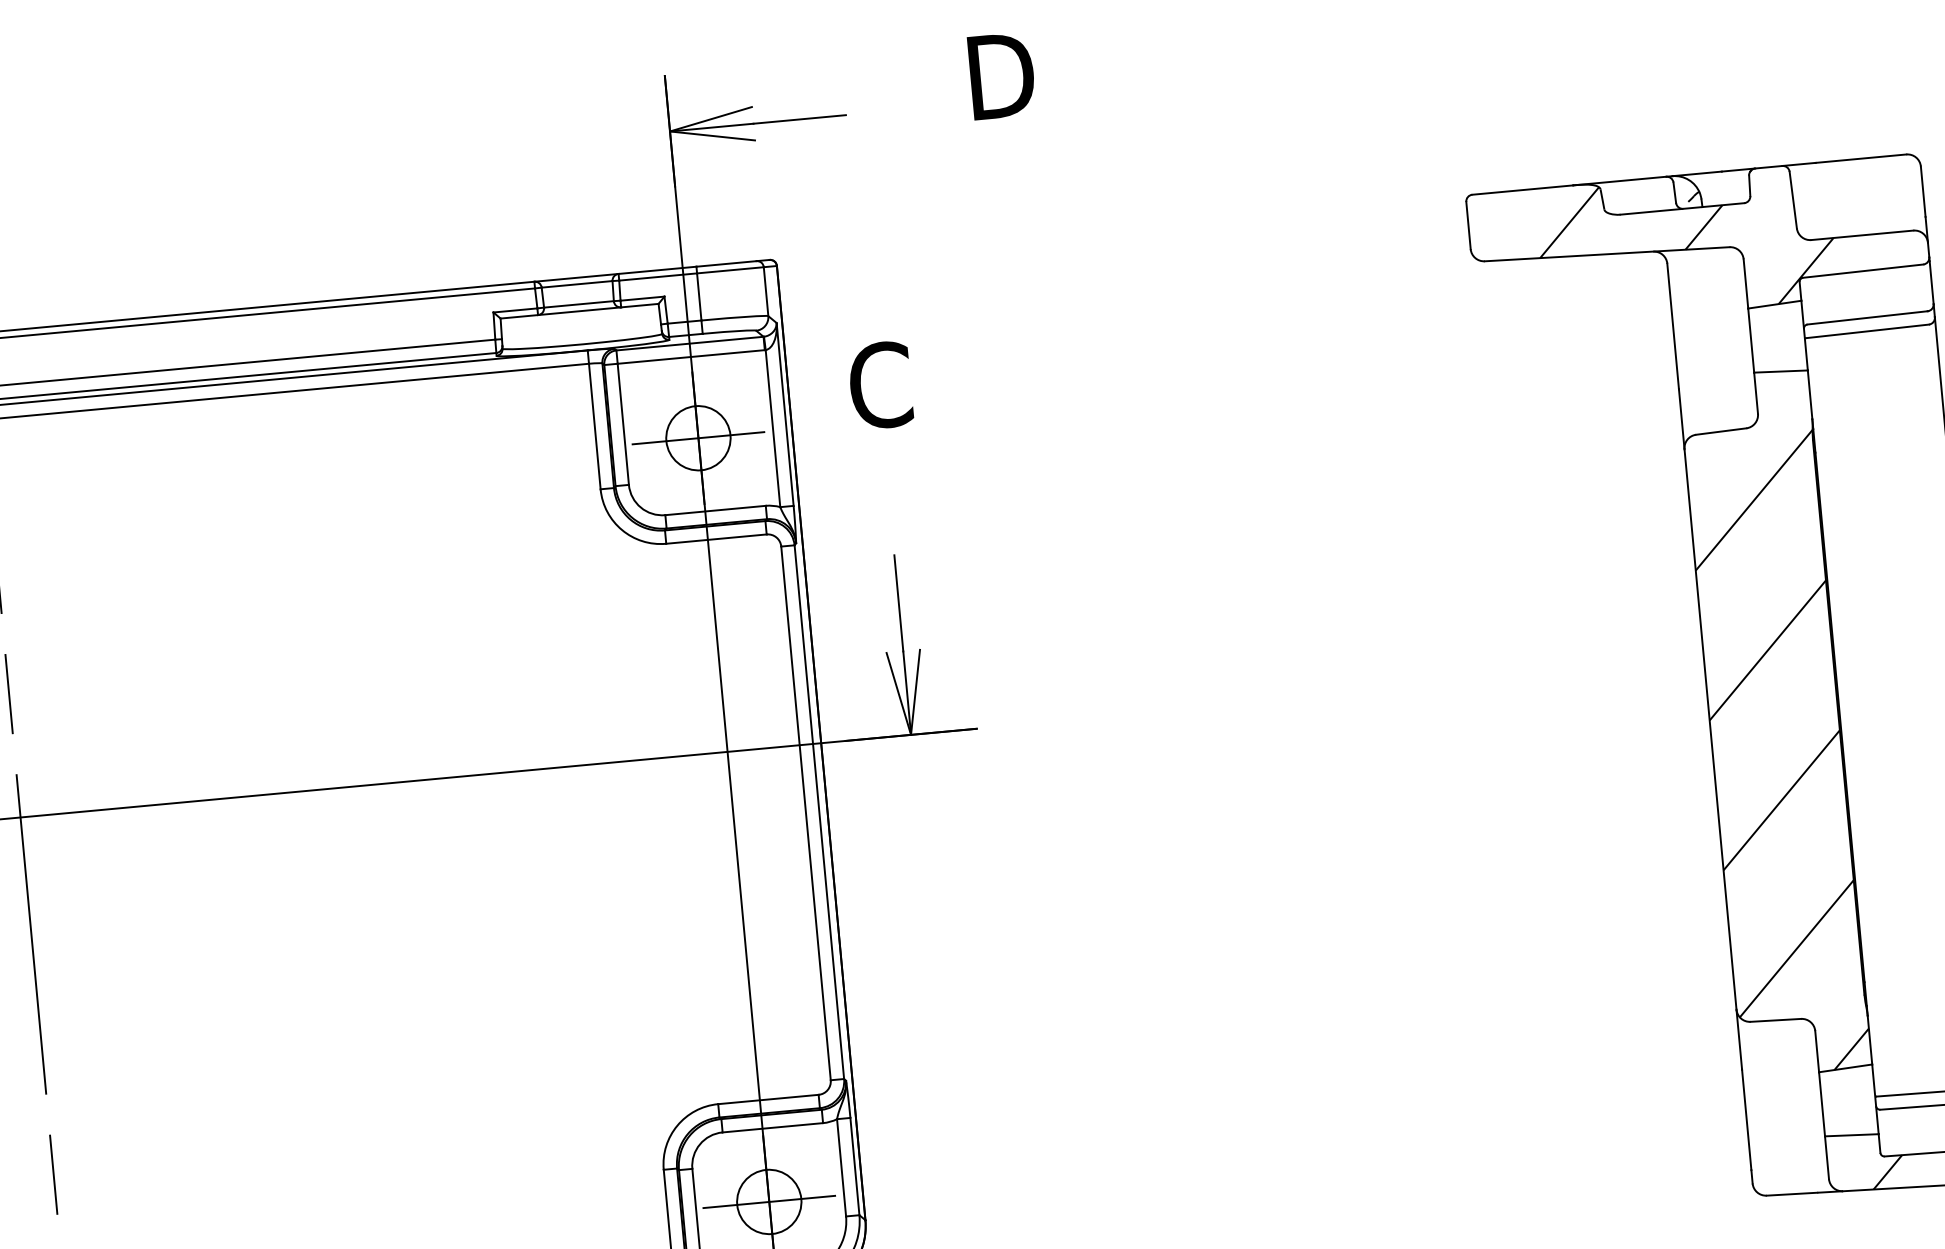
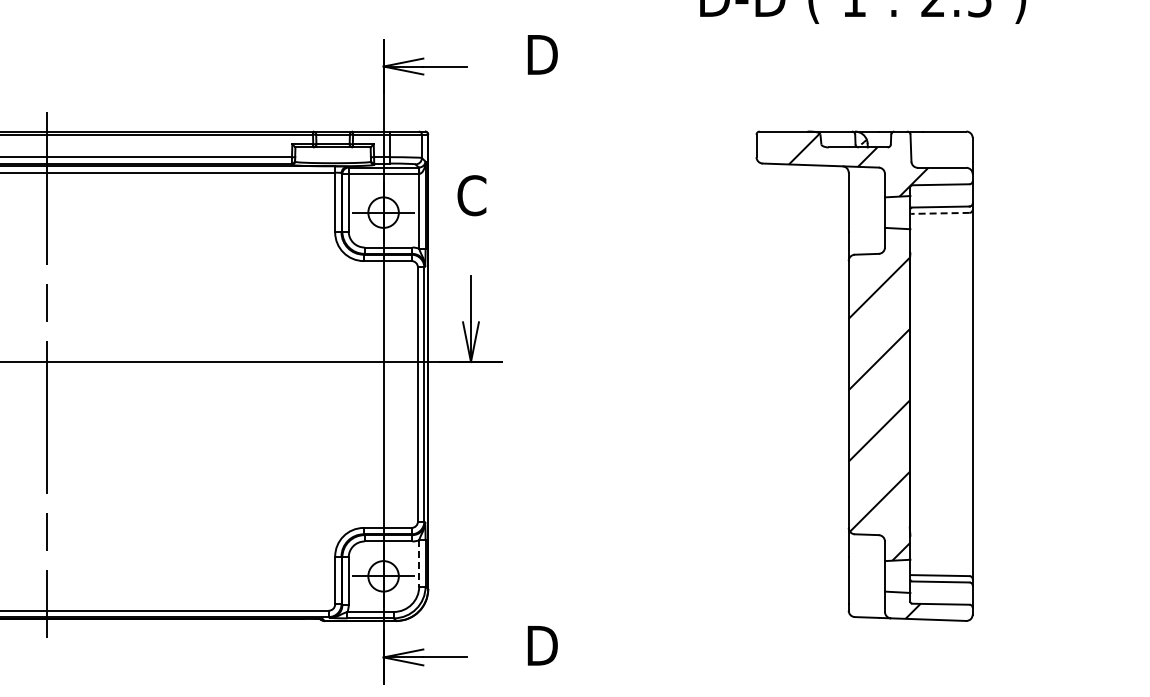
line: (1865, 331) -> (939, 213), solid -> dashed
line: (842, 1167) -> (419, 563), solid -> dashed

